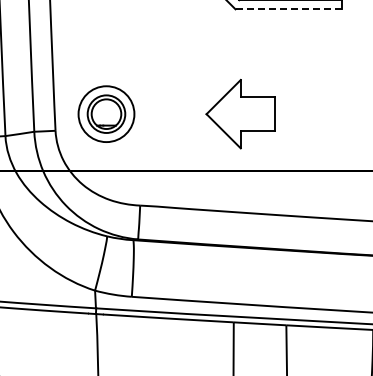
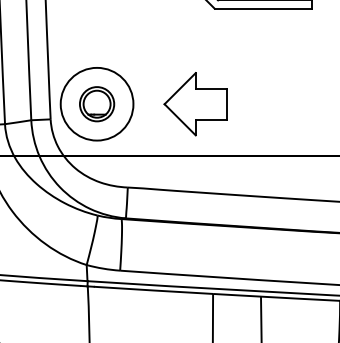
line: (288, 9) -> (262, 8), dashed -> solid
part: (240, 113) -> (195, 103), moved
circle: (106, 114) -> (97, 104), size x1.43

